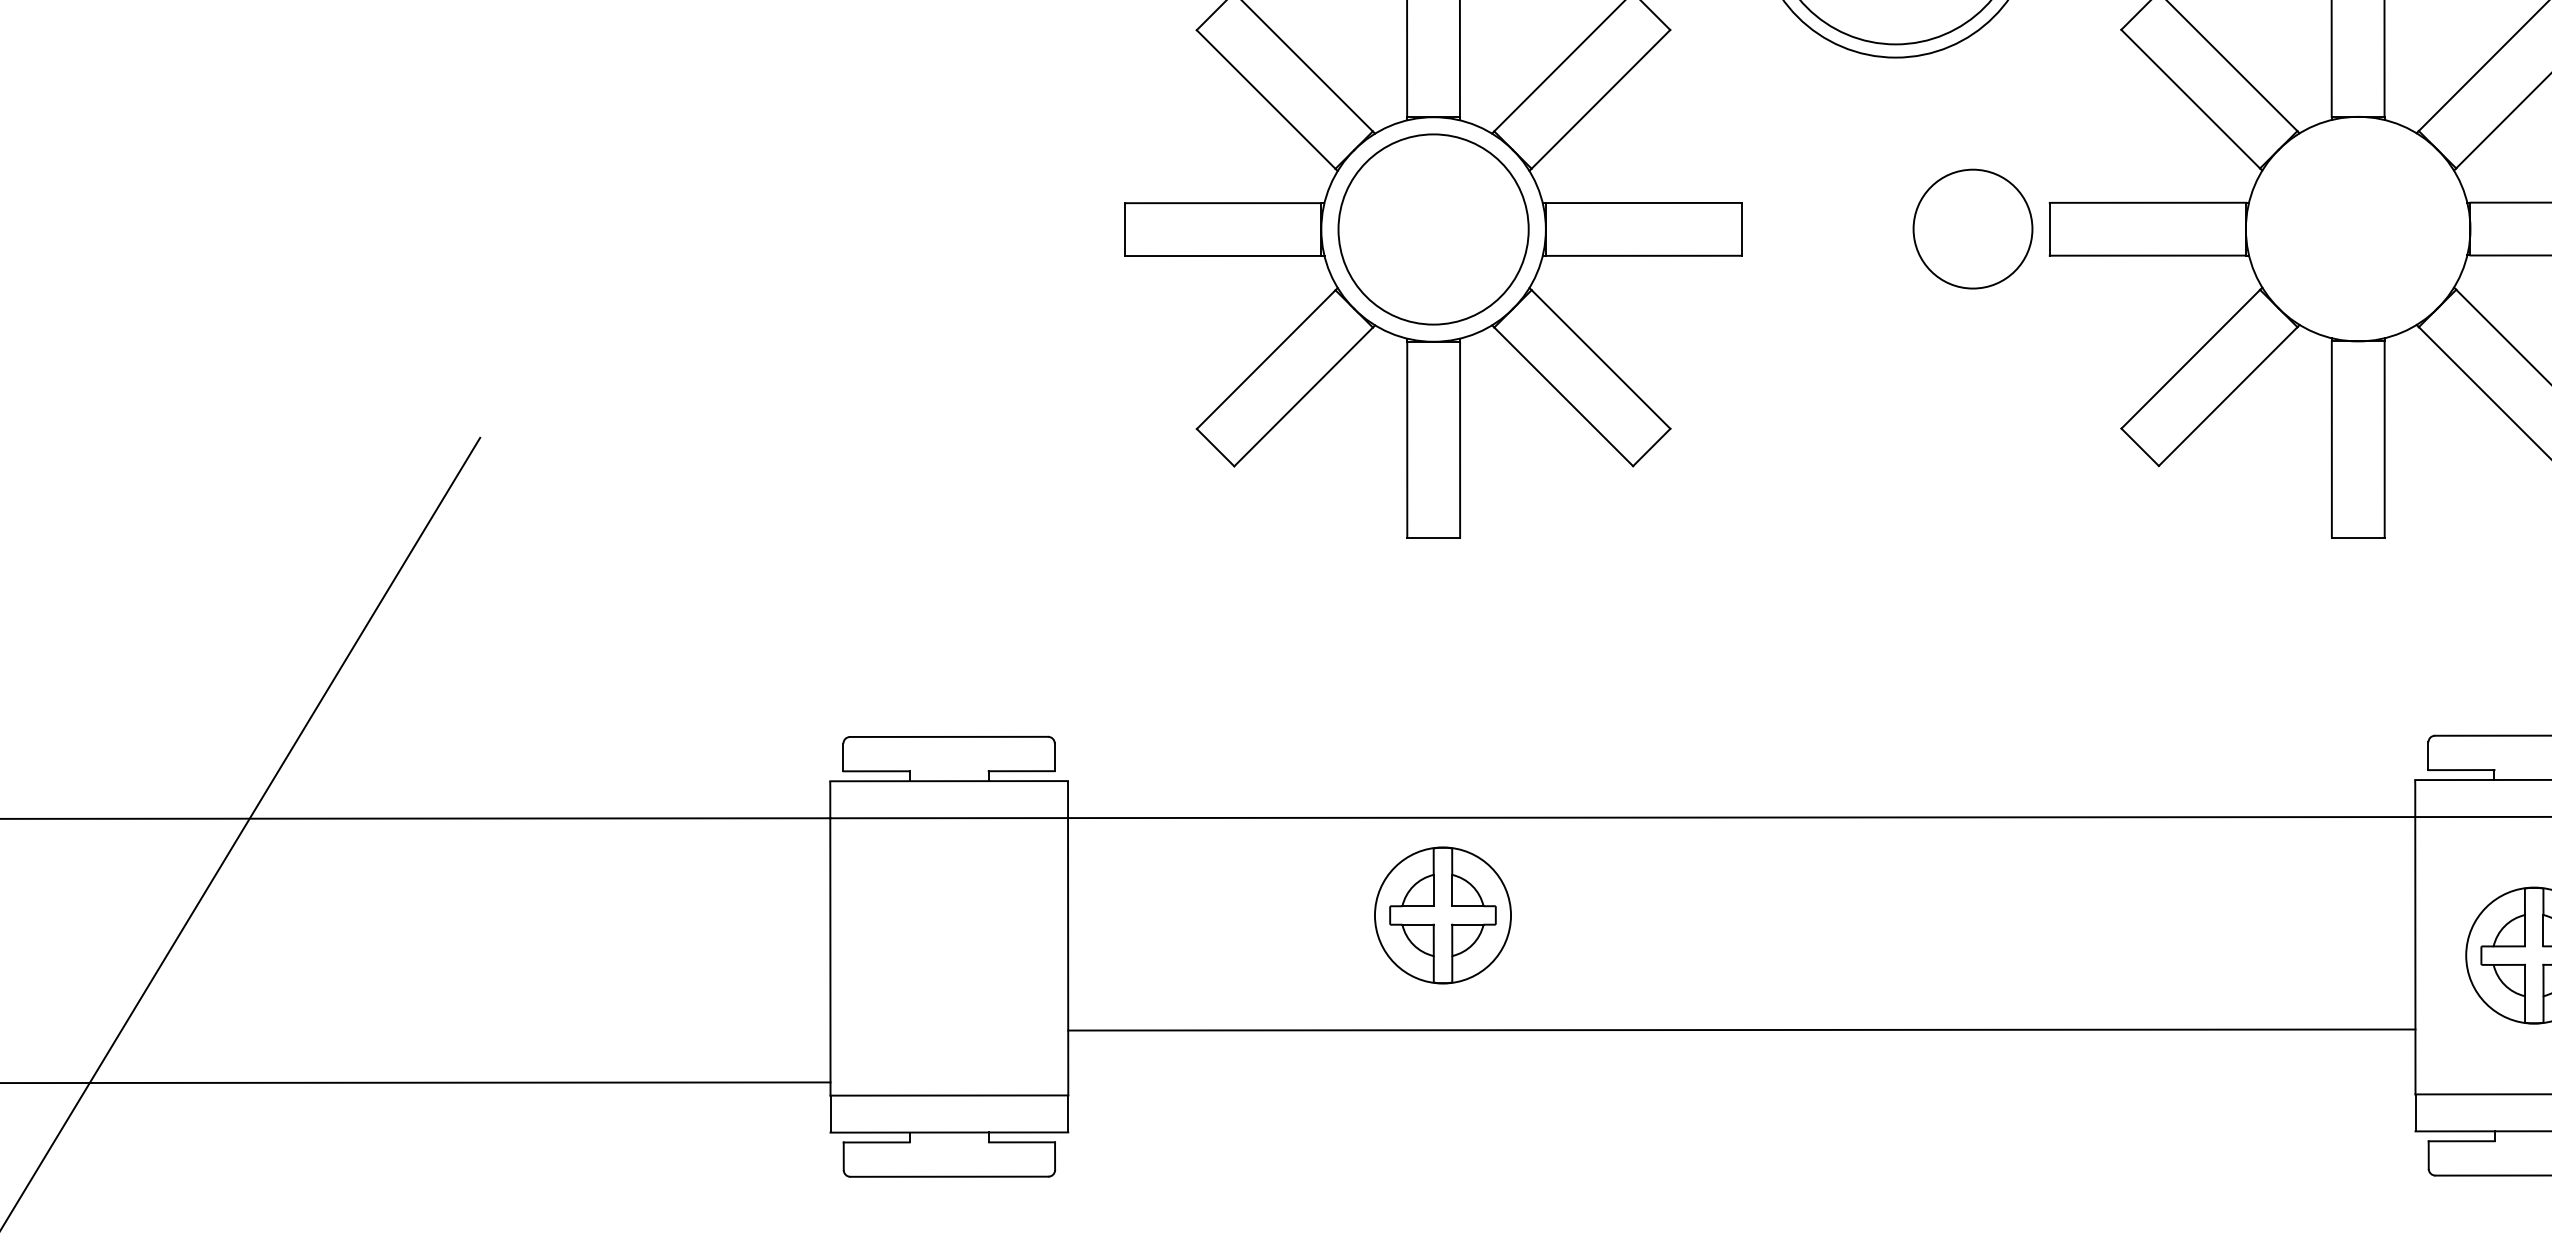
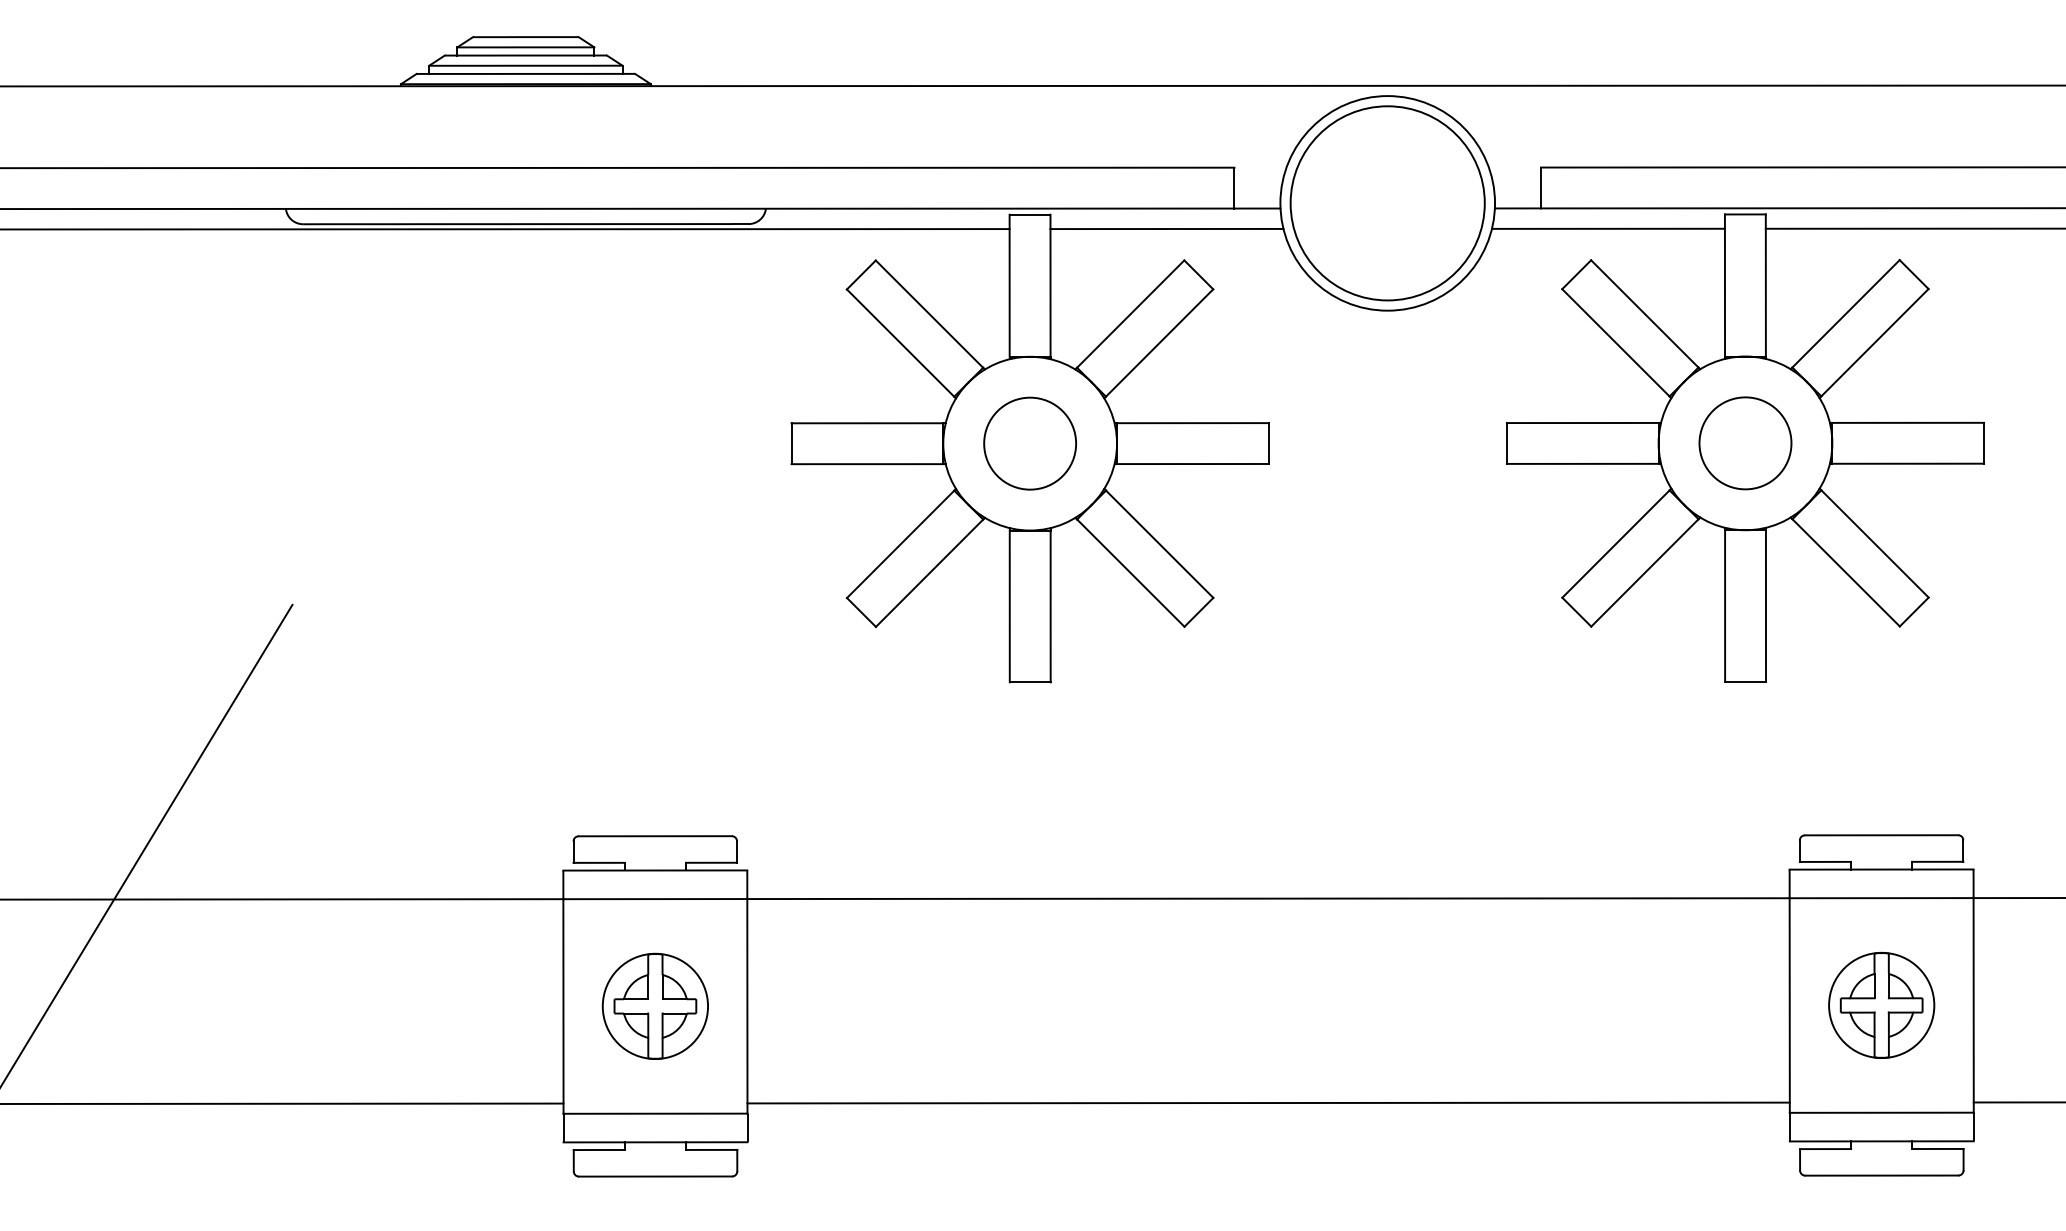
circle: (1434, 229) -> (1030, 443), size x0.62
circle: (1973, 229) -> (1745, 443), moved
part: (1441, 914) -> (654, 1005), moved
line: (1741, 1029) -> (1268, 1102), moved

